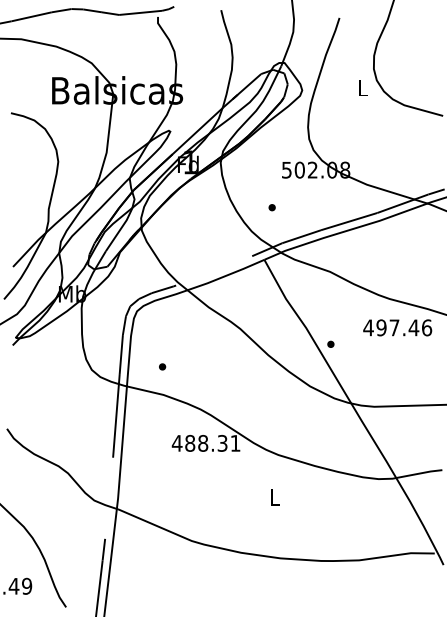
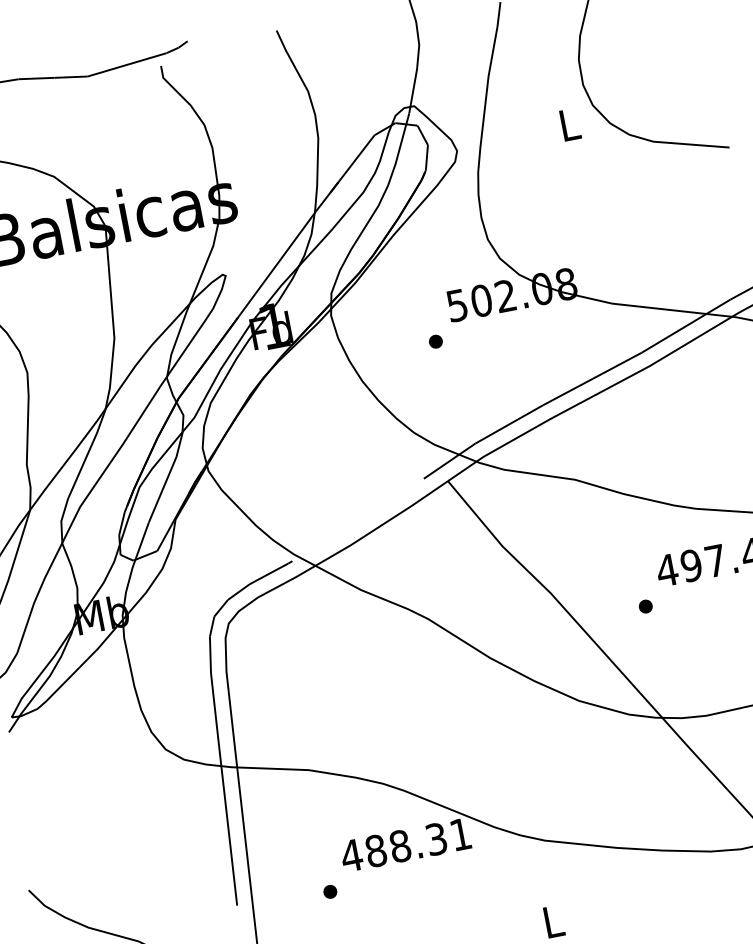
part: (271, 207) -> (434, 341), moved
part: (330, 343) -> (644, 605), moved
part: (162, 366) -> (330, 891), moved

